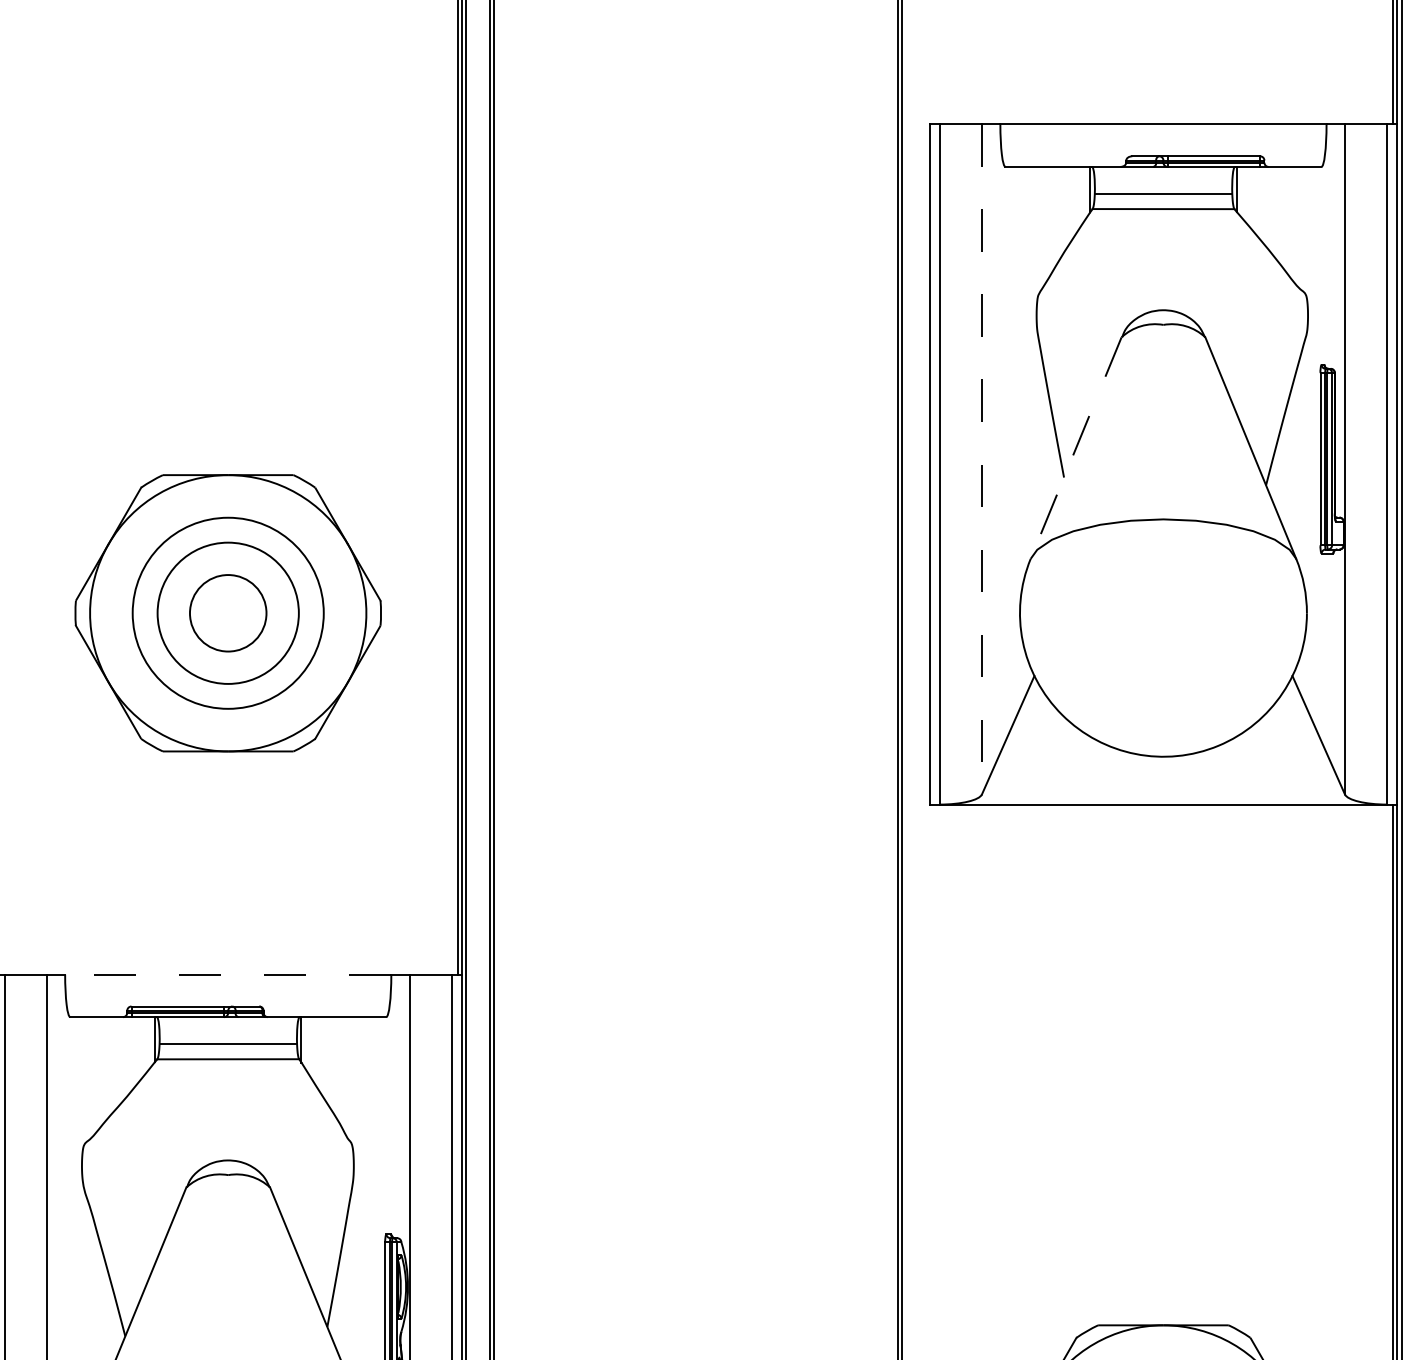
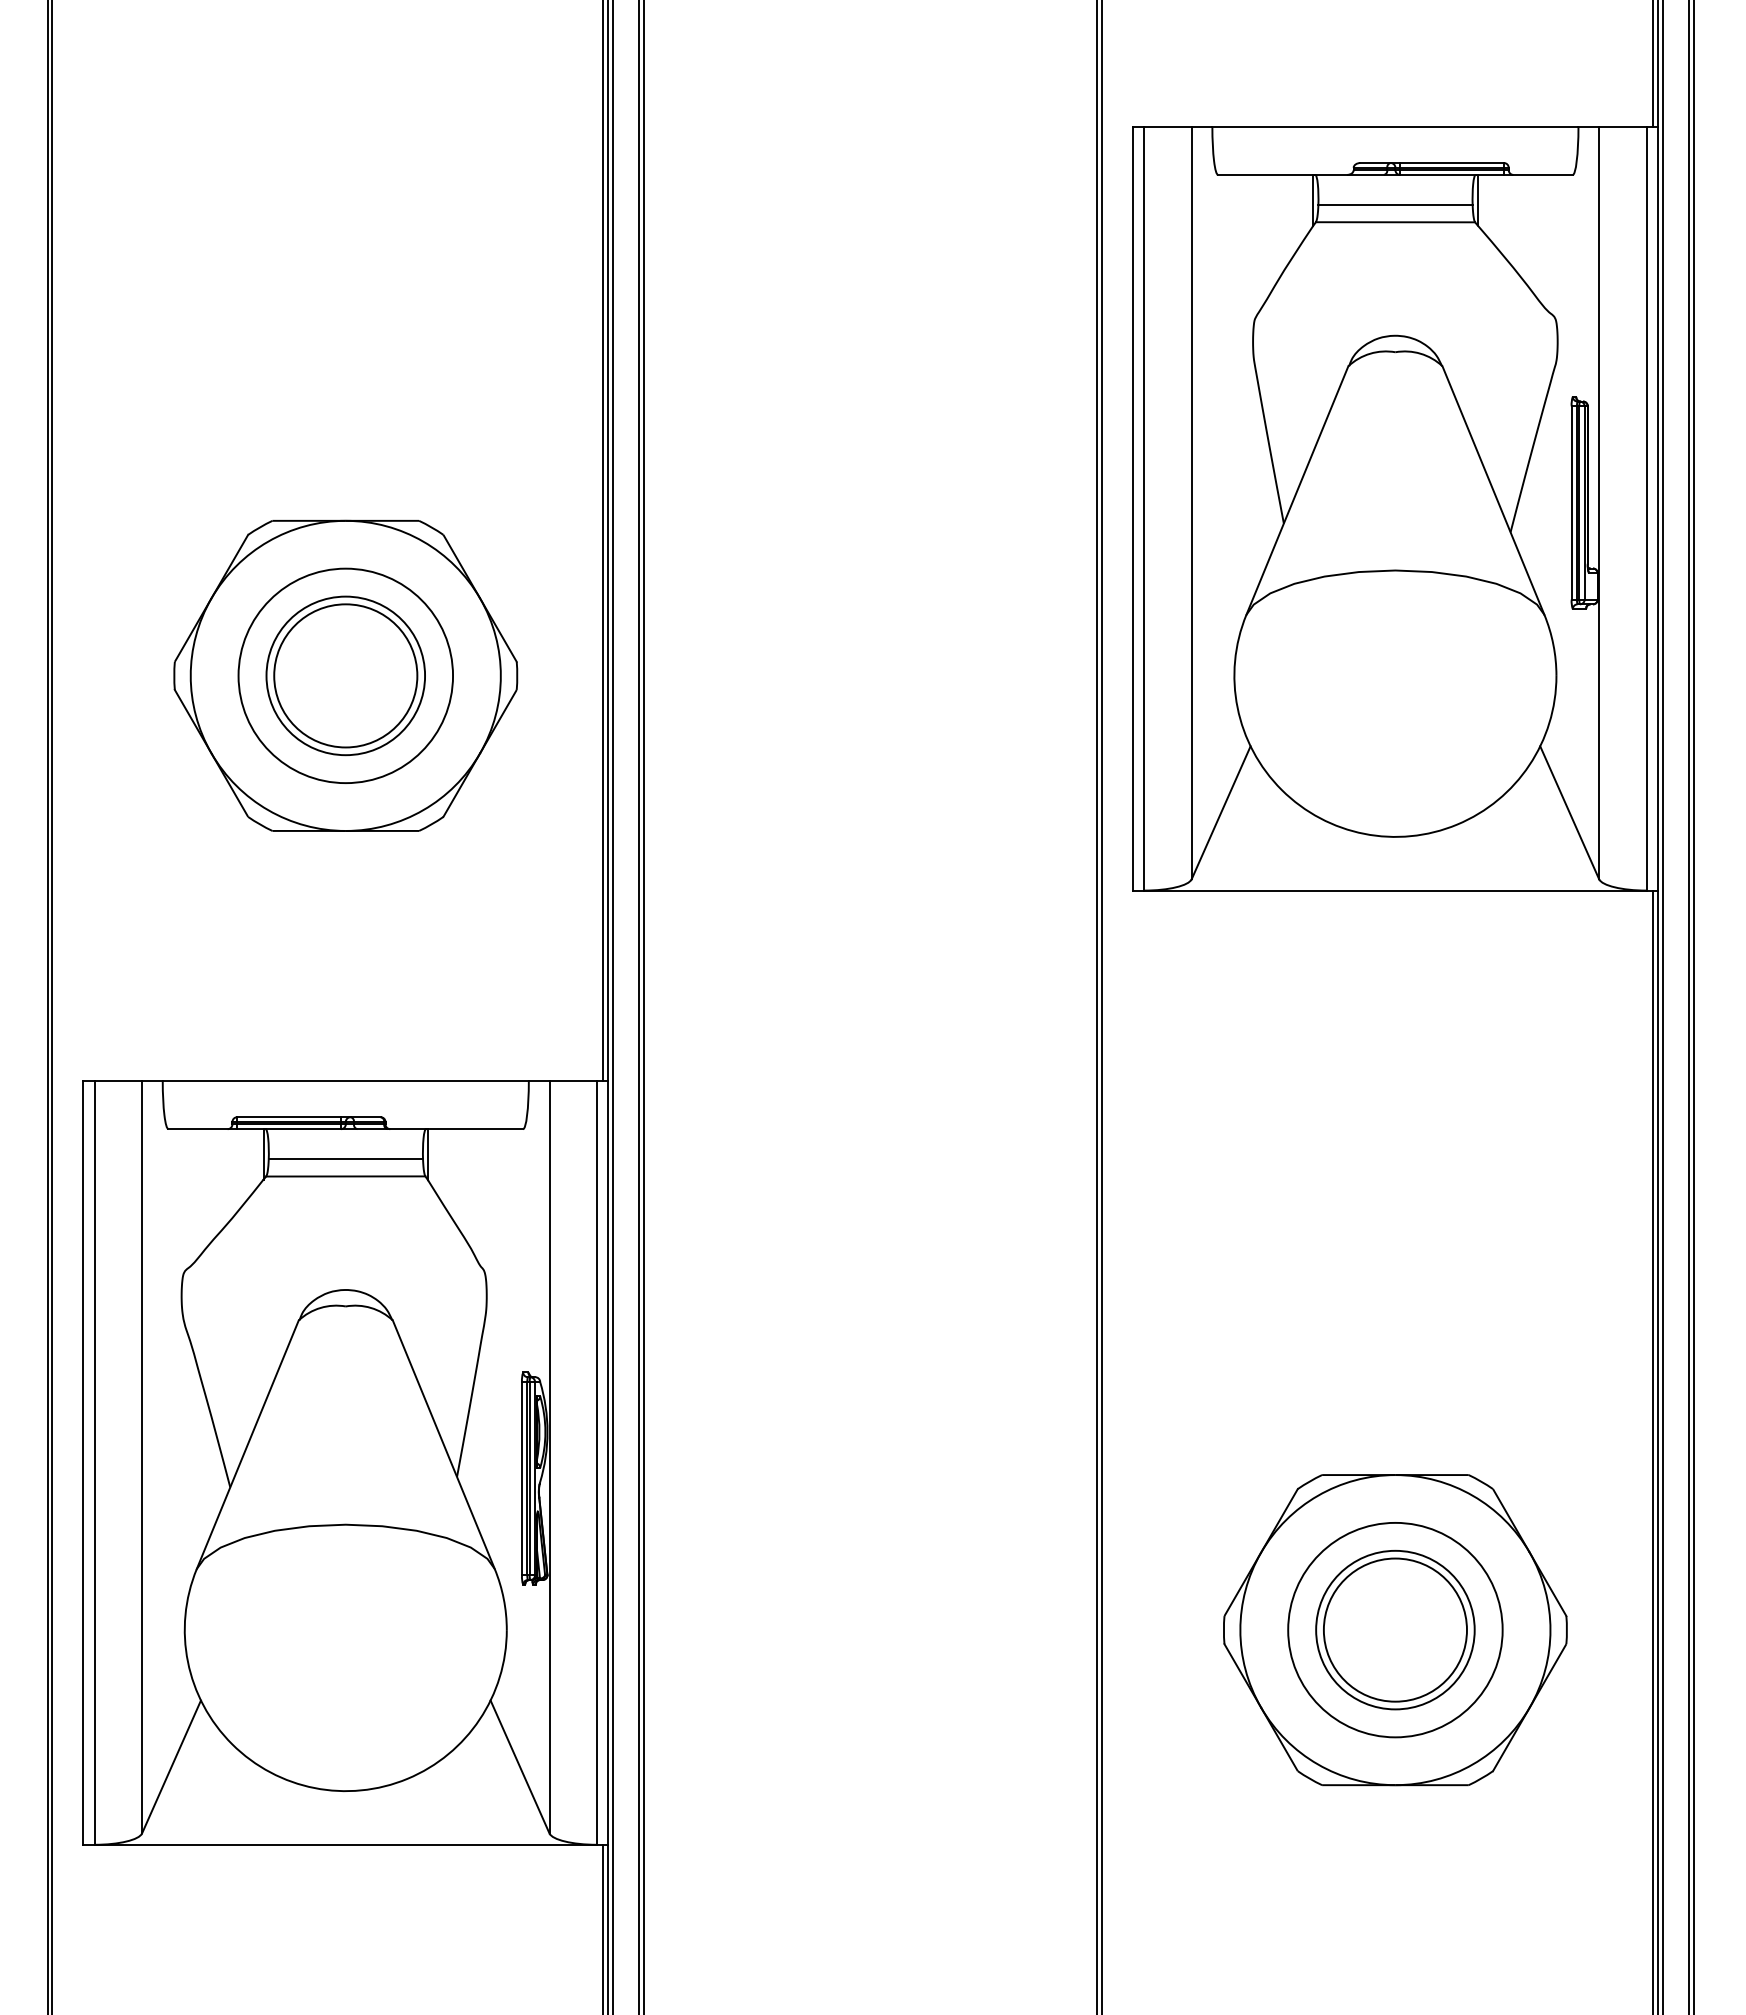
line: (1076, 448) -> (1297, 490), dashed -> solid
line: (981, 459) -> (1191, 503), dashed -> solid
circle: (227, 612) -> (345, 675), size x1.67
line: (227, 974) -> (345, 1081), dashed -> solid

